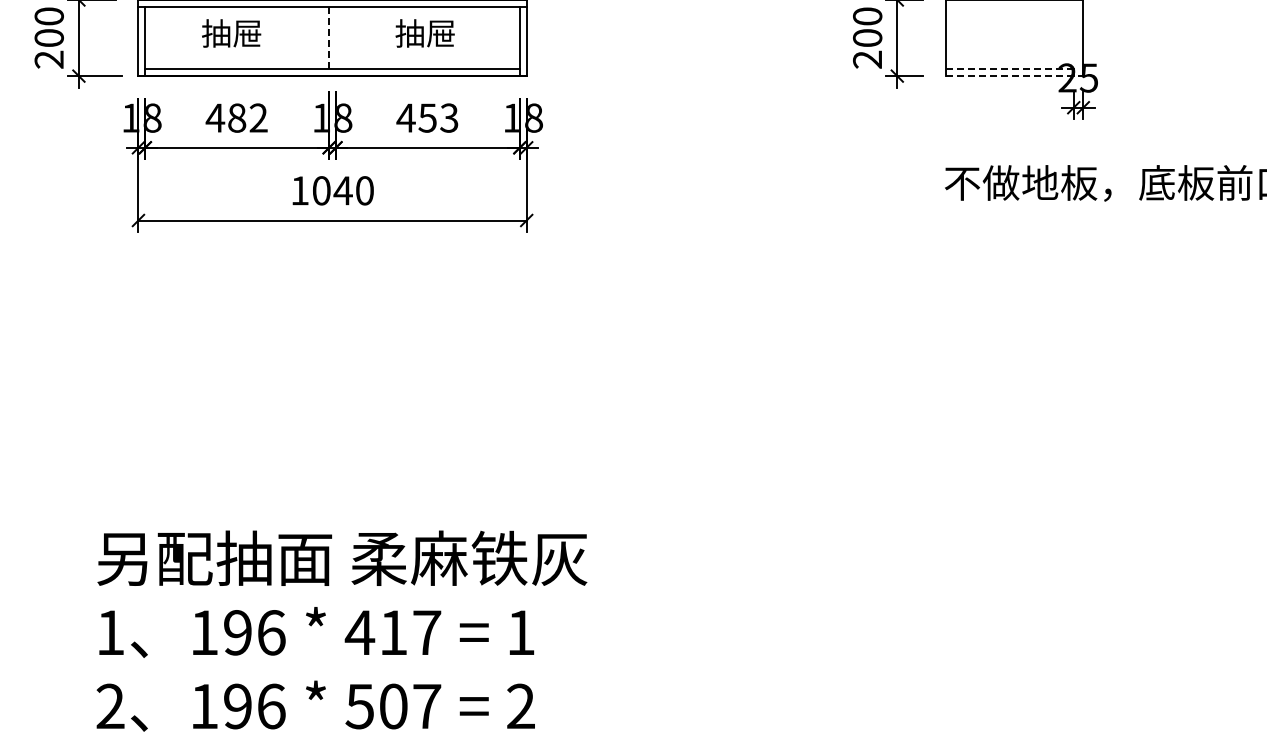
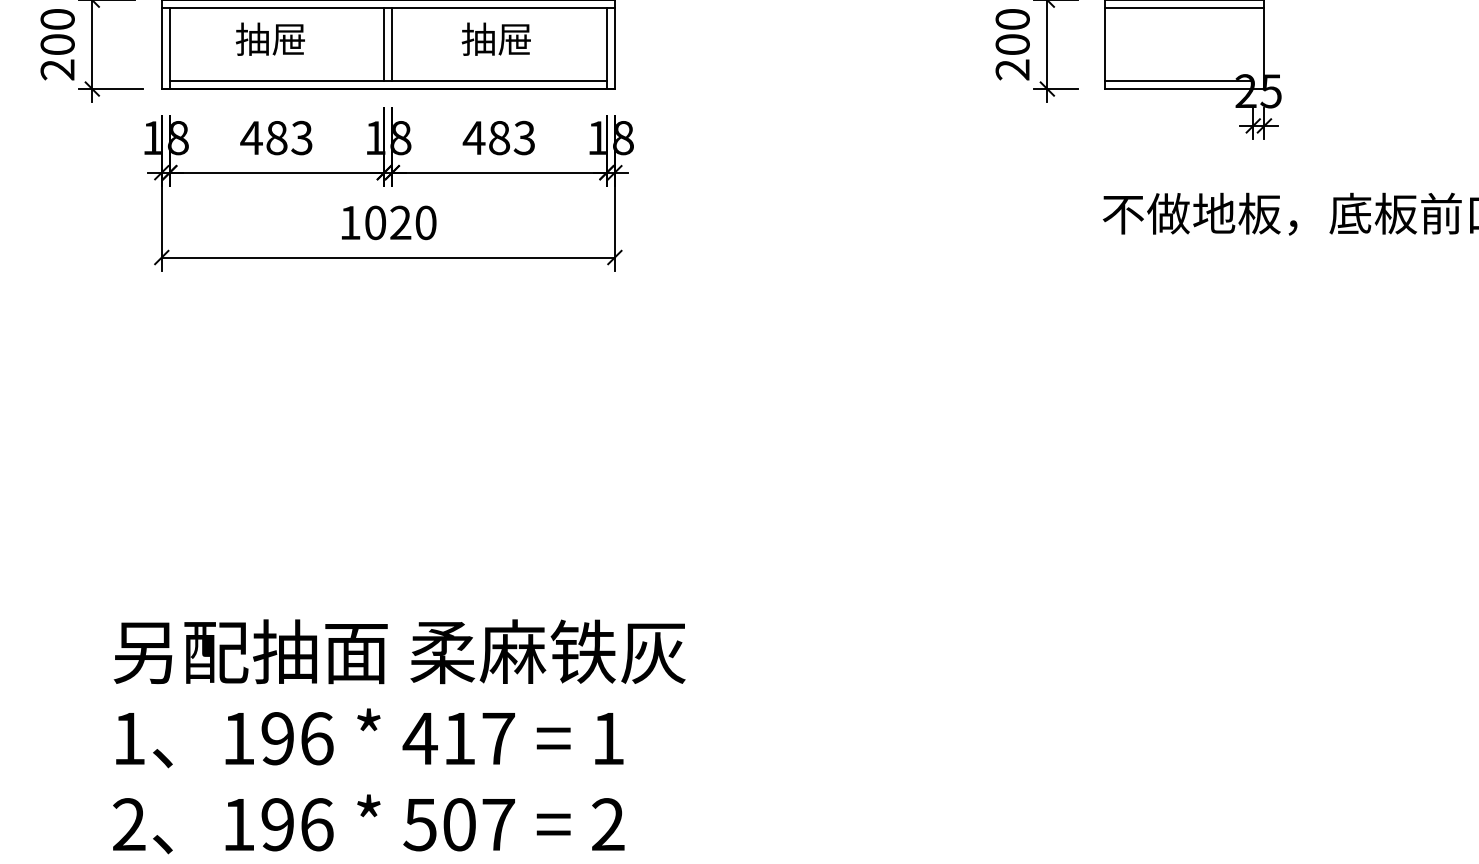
line: (1014, 6) -> (1184, 7), added
line: (329, 37) -> (384, 43), dashed -> solid
line: (336, 37) -> (392, 43), added
line: (1010, 69) -> (1179, 81), dashed -> solid
line: (1014, 76) -> (1184, 89), dashed -> solid
text: (427, 117) -> (499, 137), 453 -> 483
text: (258, 118) -> (301, 138), 482 -> 483
text: (342, 190) -> (399, 222), 1040 -> 1020

